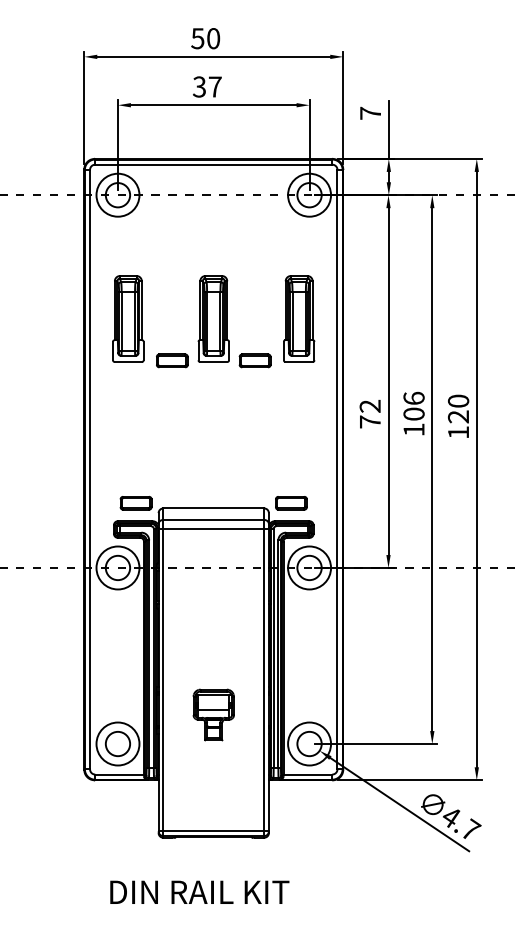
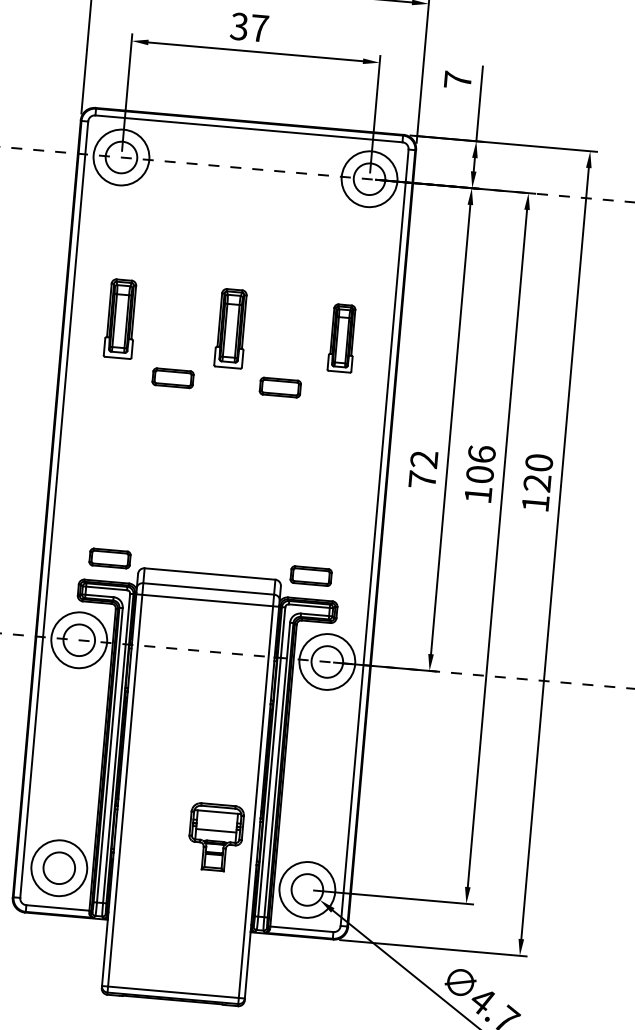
part: (128, 318) -> (121, 318), size x0.7
part: (213, 318) -> (231, 328), size x0.7
part: (299, 318) -> (342, 337), size x0.6
part: (213, 714) -> (215, 836), moved

